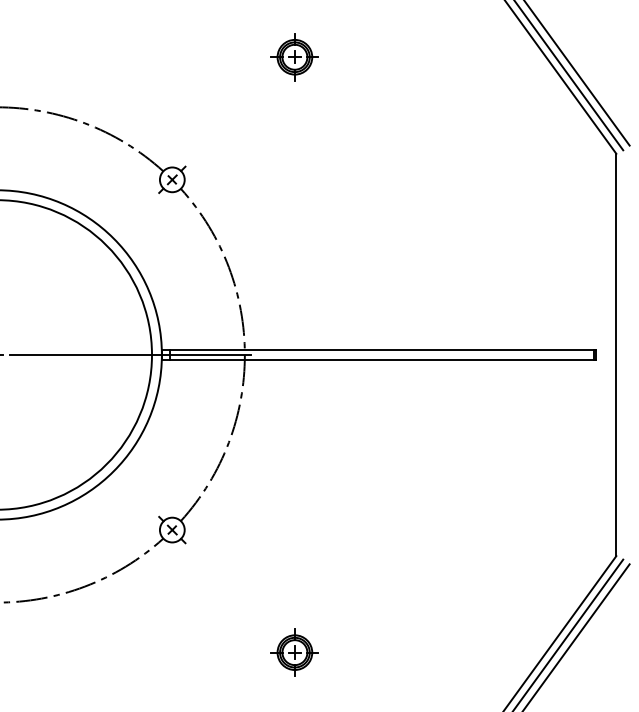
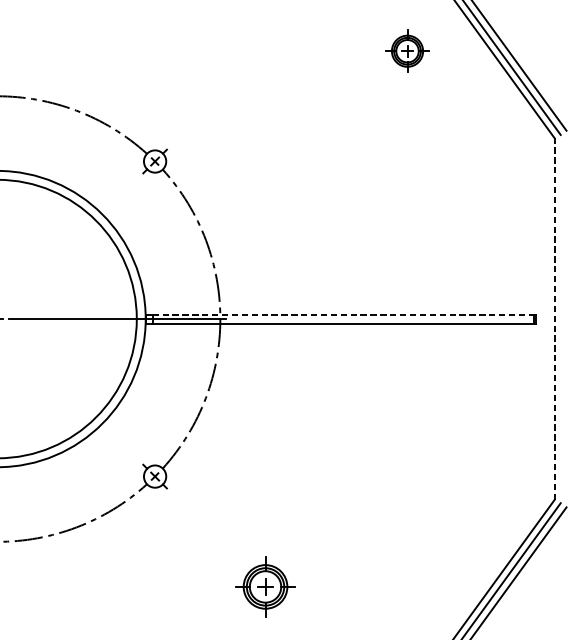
part: (294, 57) -> (407, 51), moved
line: (382, 350) -> (344, 315), solid -> dashed
line: (616, 354) -> (554, 318), solid -> dashed
part: (294, 652) -> (265, 586), size x1.4

